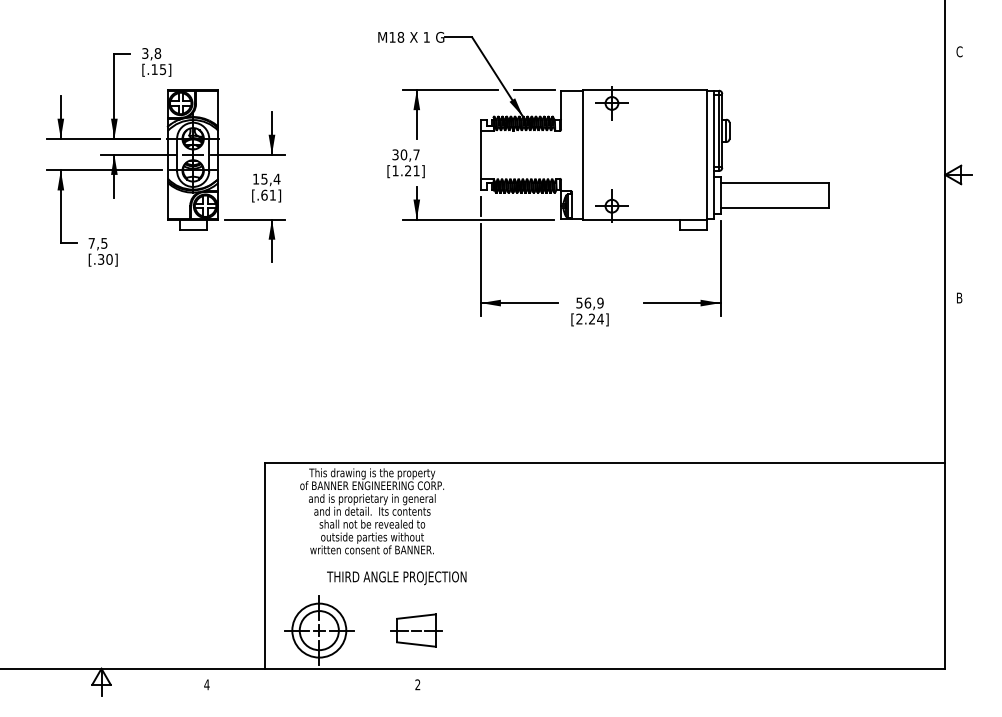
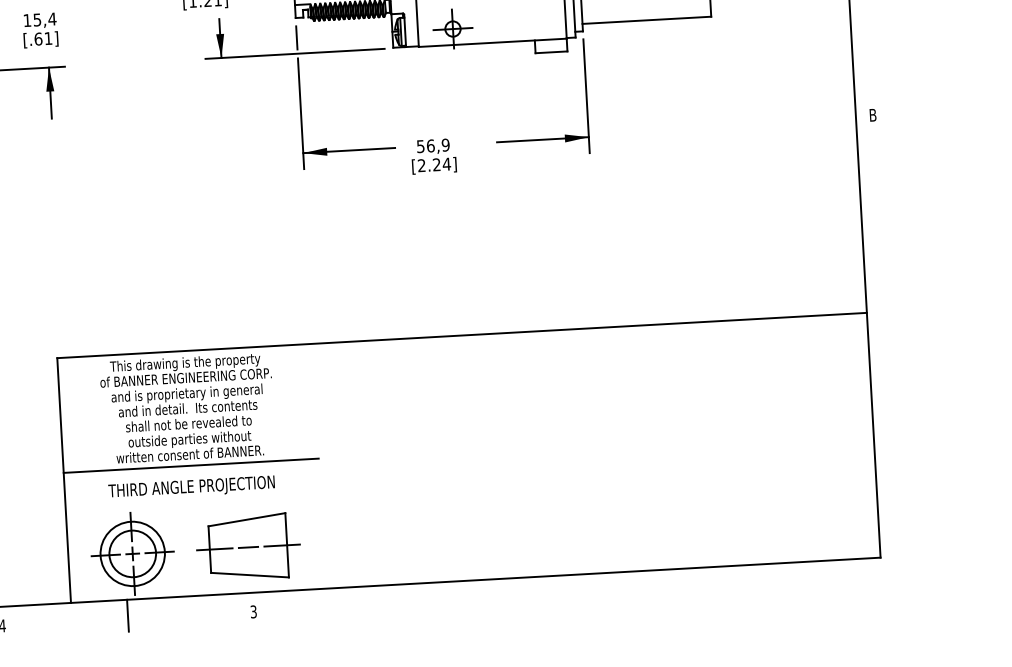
line: (372, 559) -> (191, 465), added
text: (396, 578) -> (191, 488), moved
part: (416, 630) -> (248, 547), size x1.67
line: (312, 681) -> (128, 614), added
text: (417, 685) -> (253, 612), 2 -> 3

